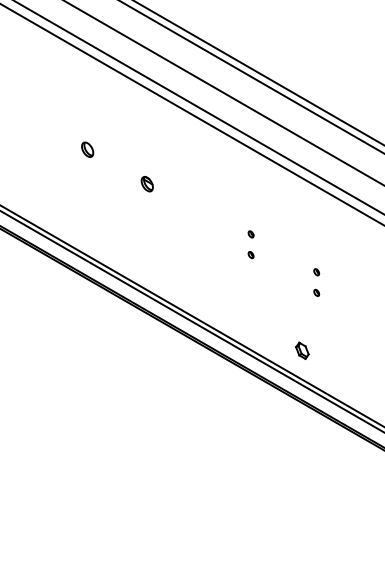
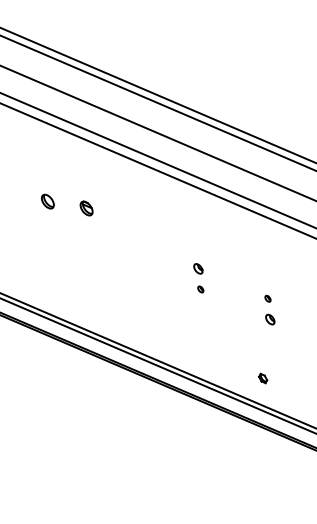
part: (87, 149) -> (47, 201), moved
part: (146, 183) -> (85, 207), moved
part: (250, 234) -> (197, 269), size x1.6
part: (316, 292) -> (270, 318), size x1.6
part: (302, 350) -> (263, 378), size x0.6

